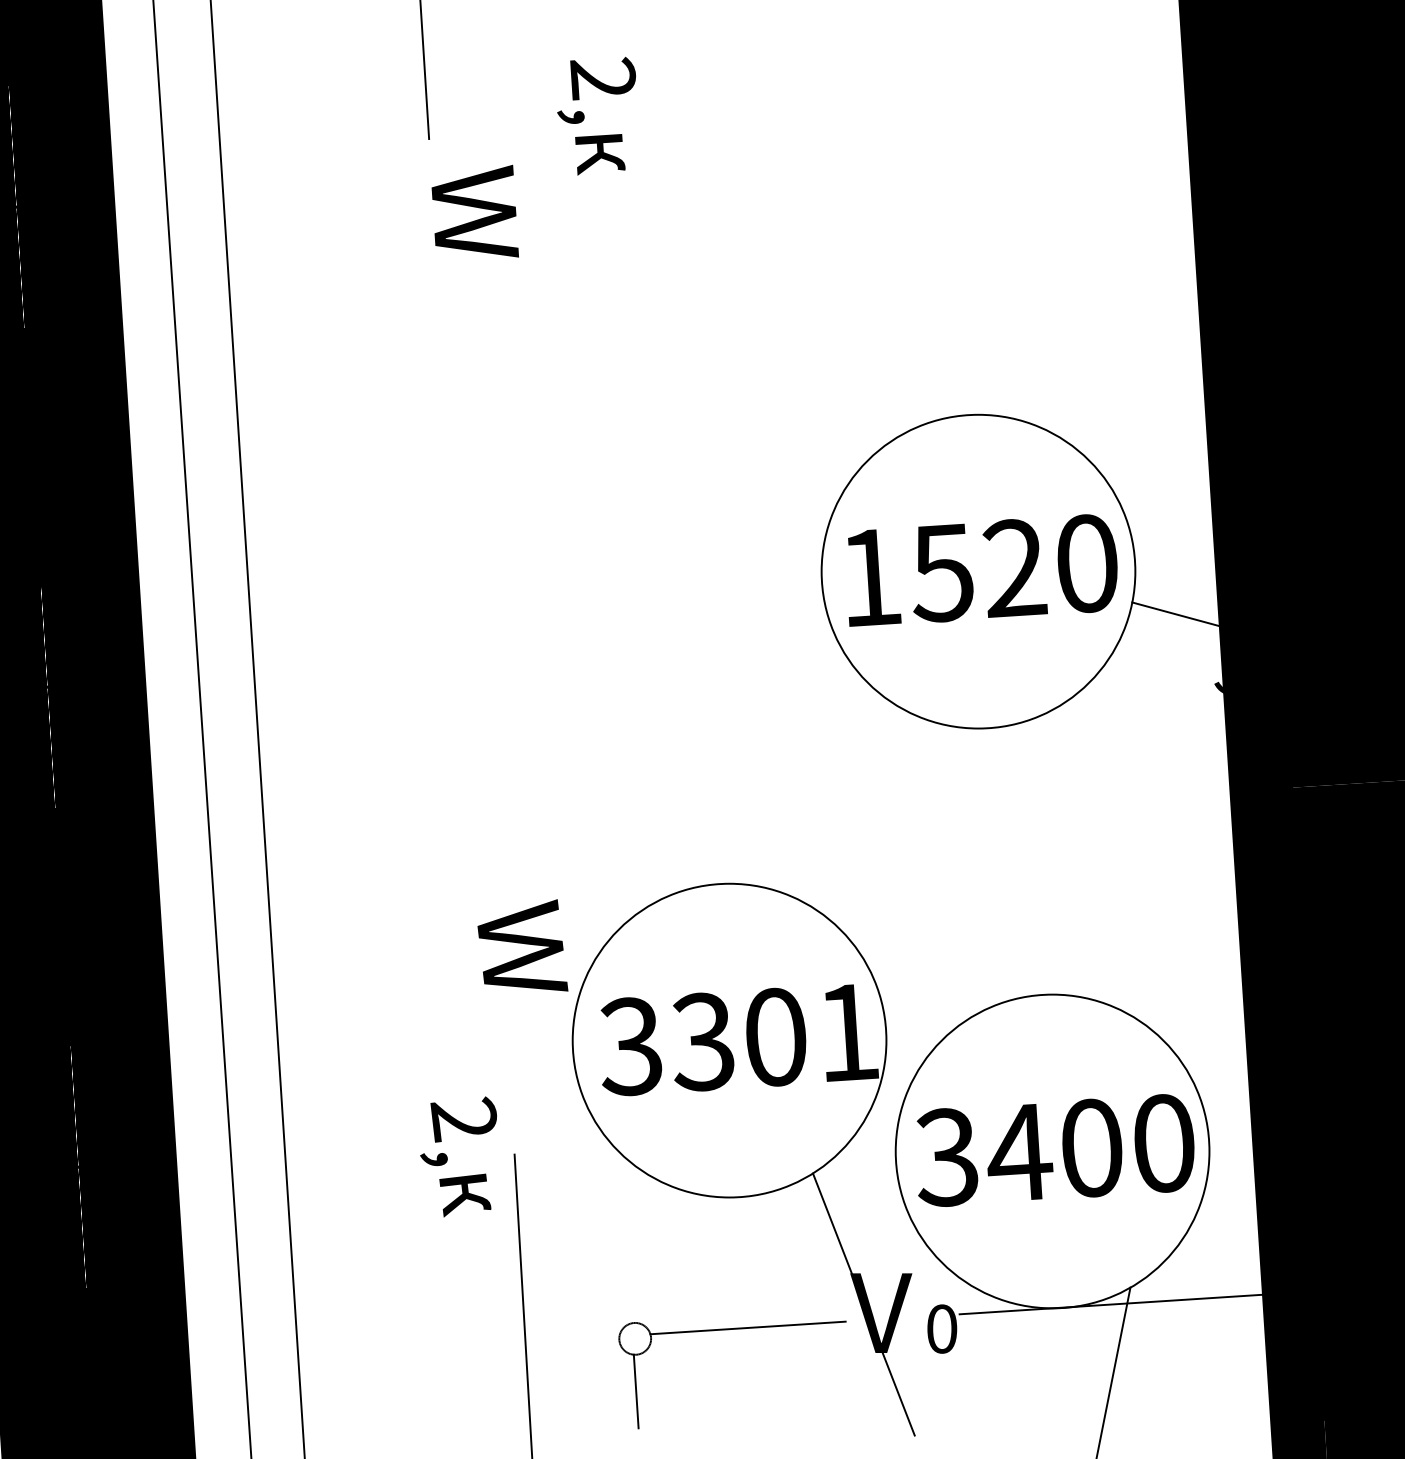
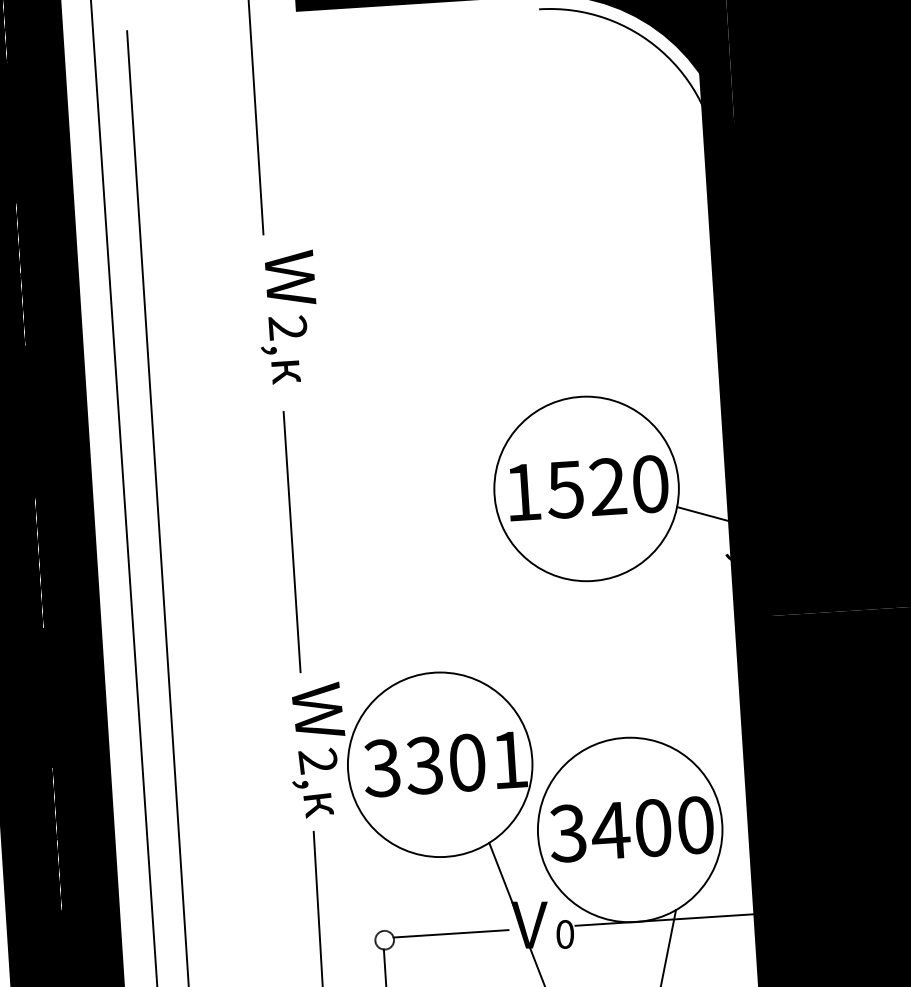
text: (597, 115) -> (284, 349), moved
line: (476, 662) -> (291, 542), added
text: (458, 1155) -> (314, 782), moved

